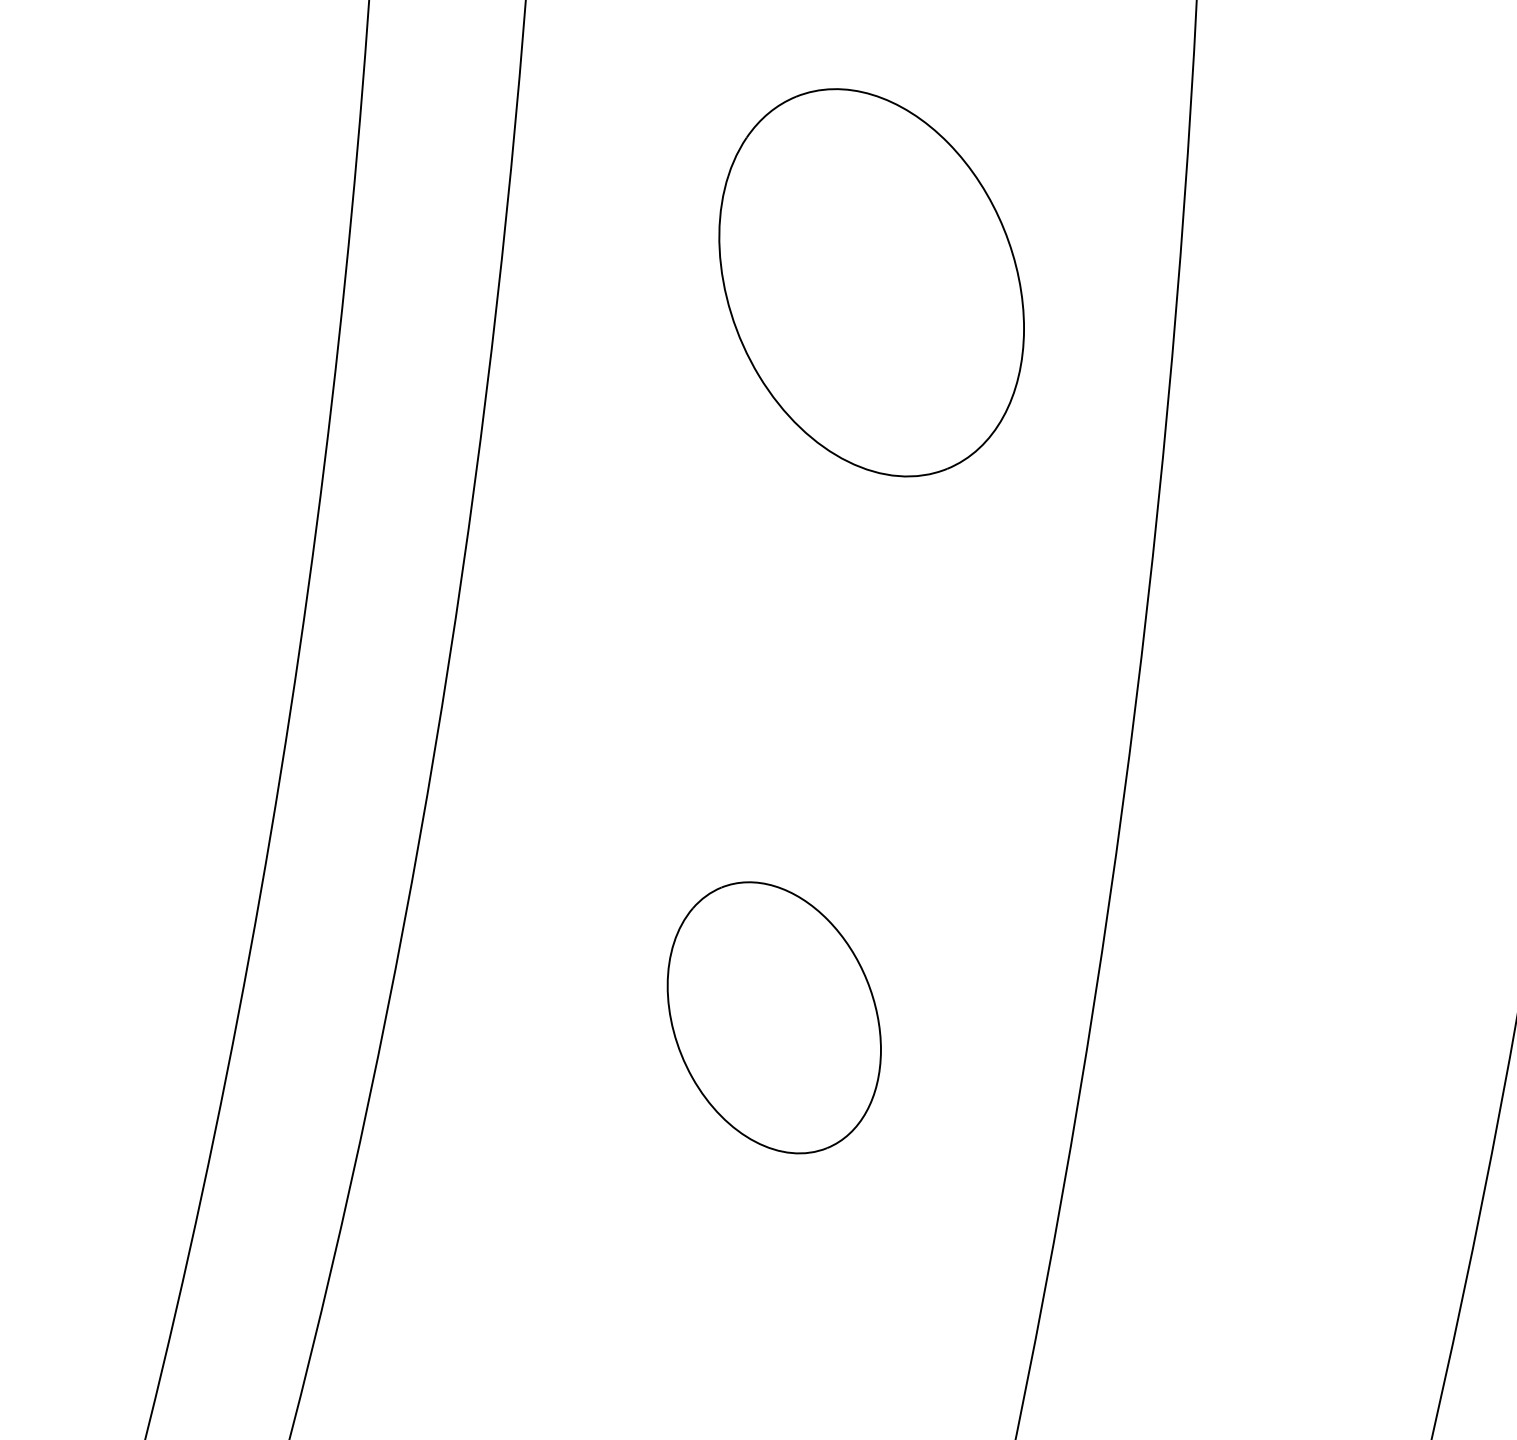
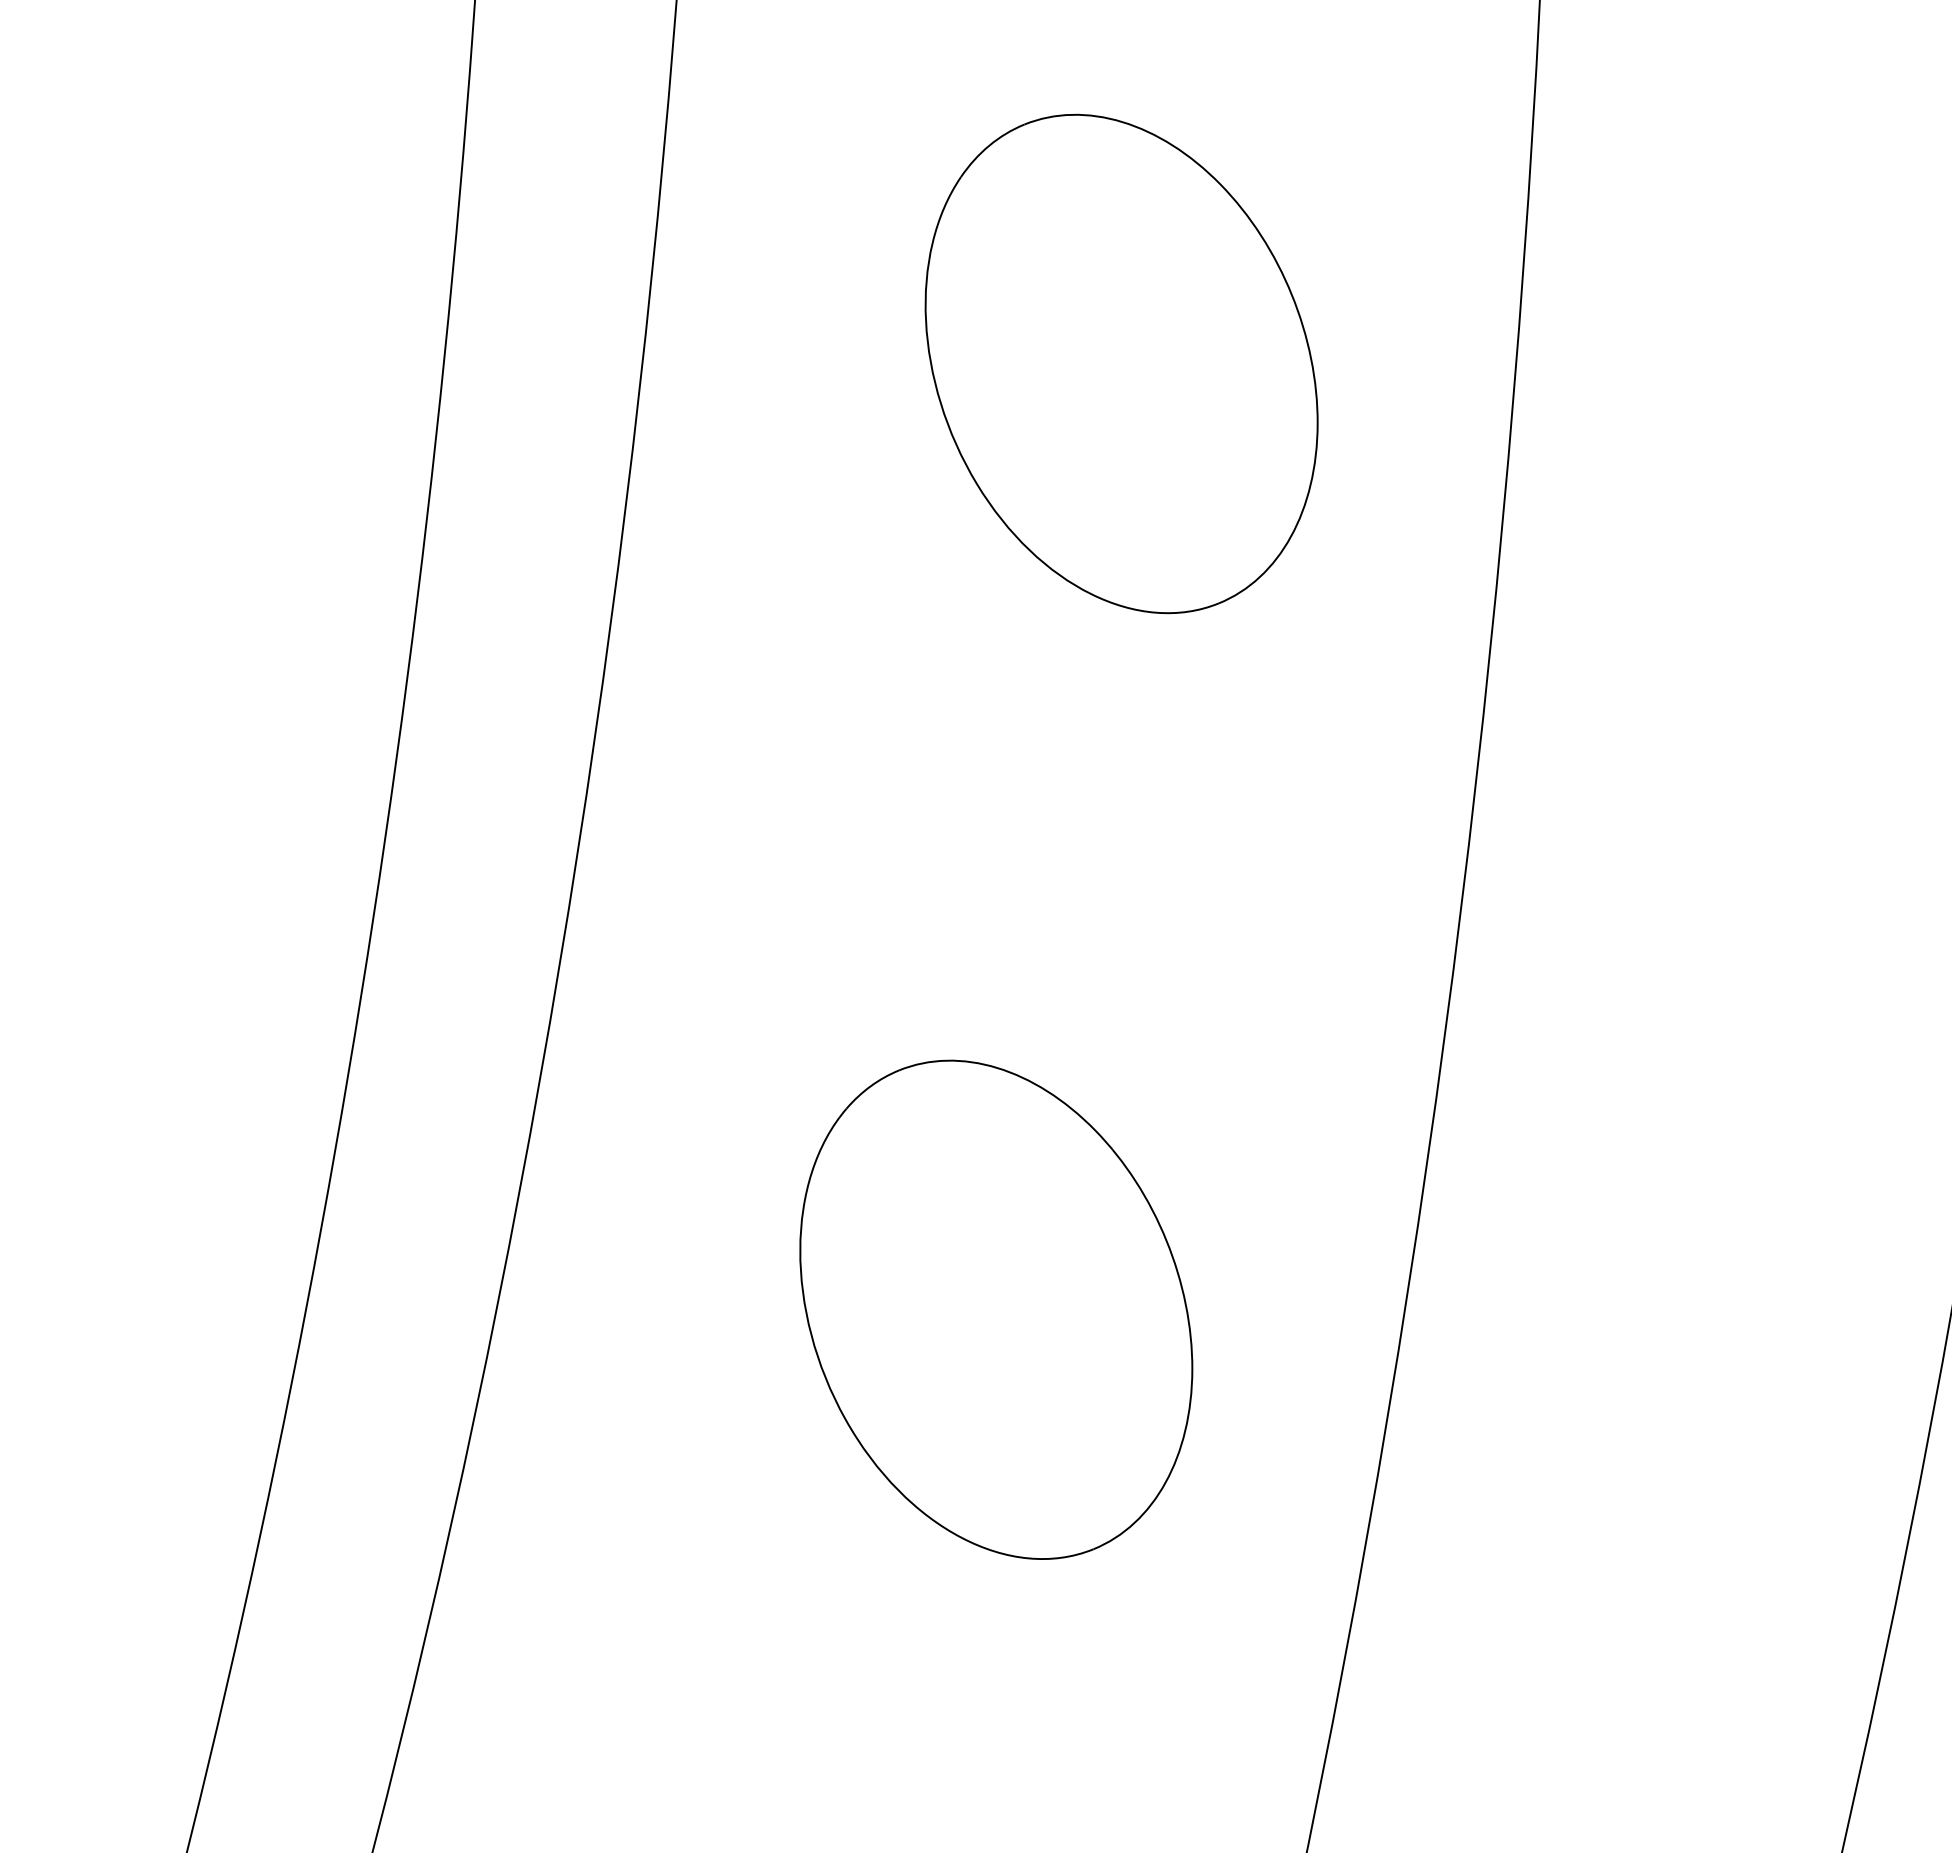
part: (774, 1017) -> (996, 1309), size x1.43

